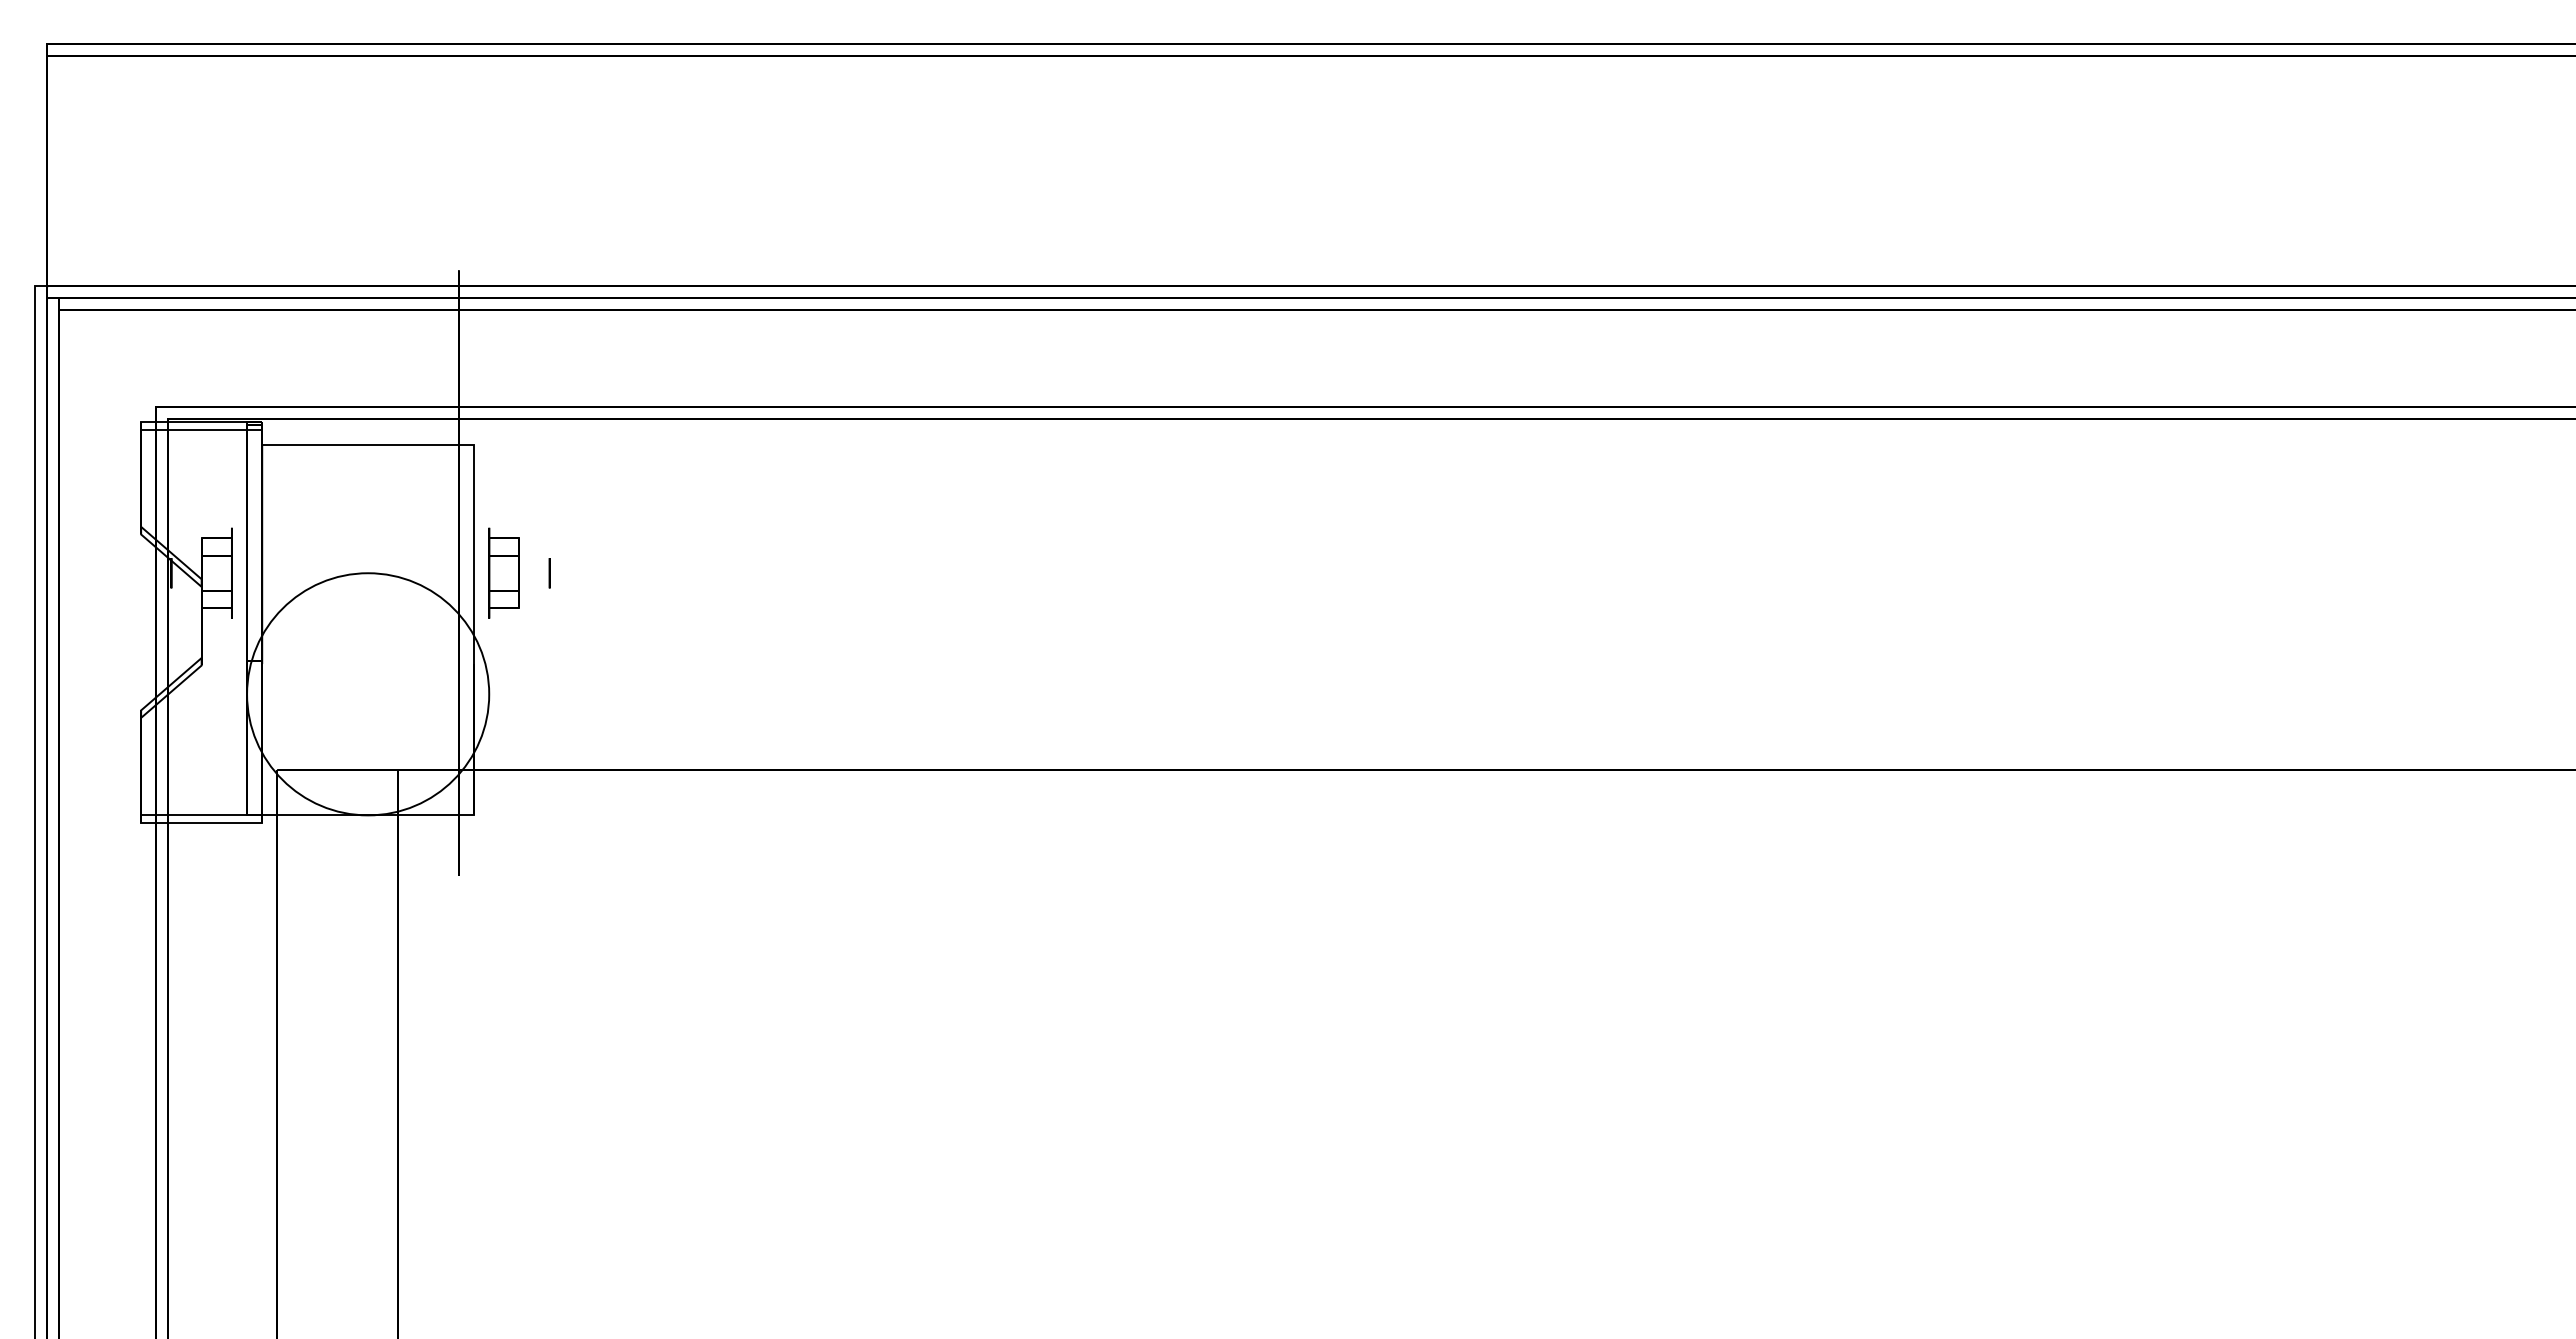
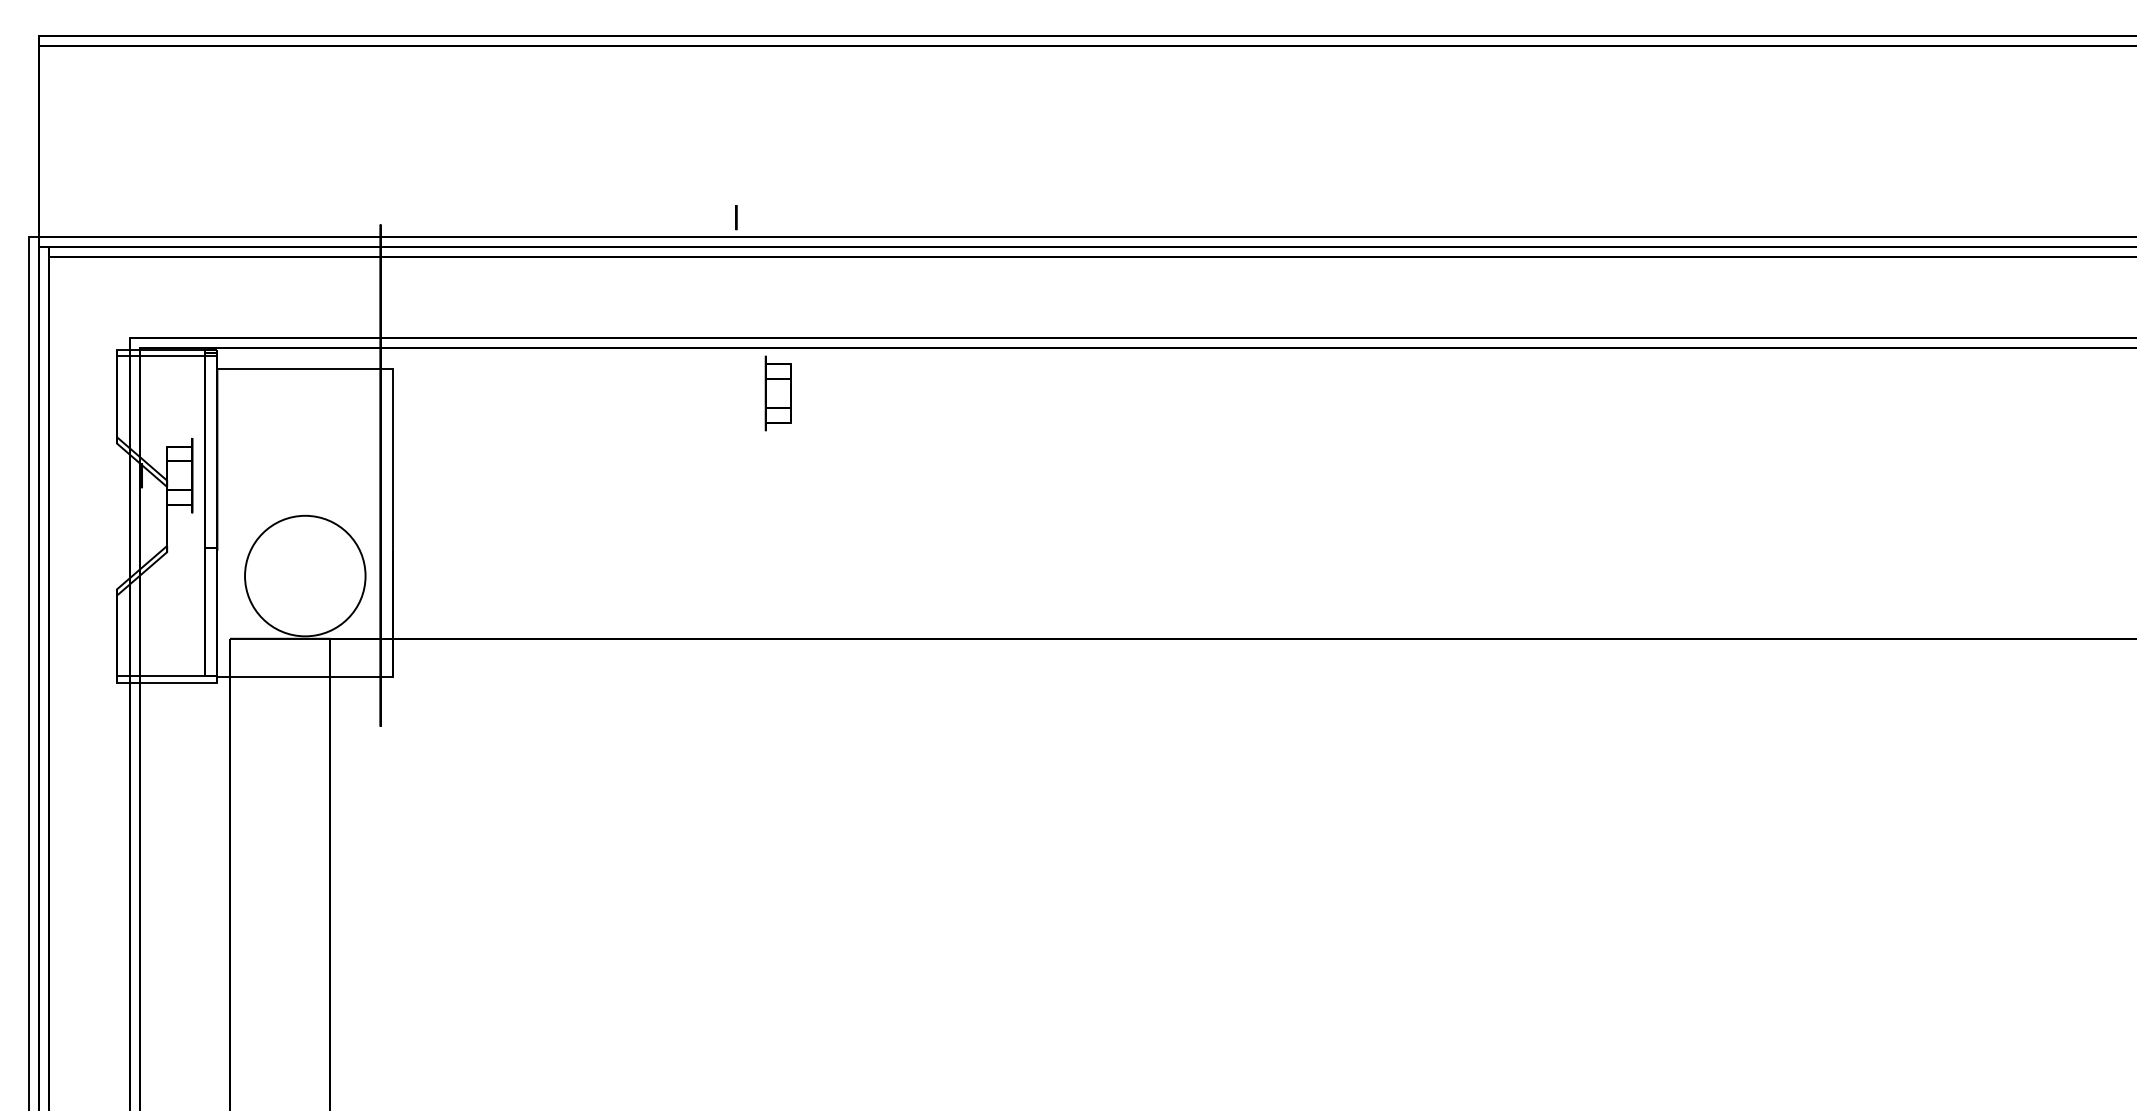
part: (503, 572) -> (777, 392), moved
circle: (549, 573) -> (736, 217), moved
circle: (368, 694) -> (305, 576), size x0.6

